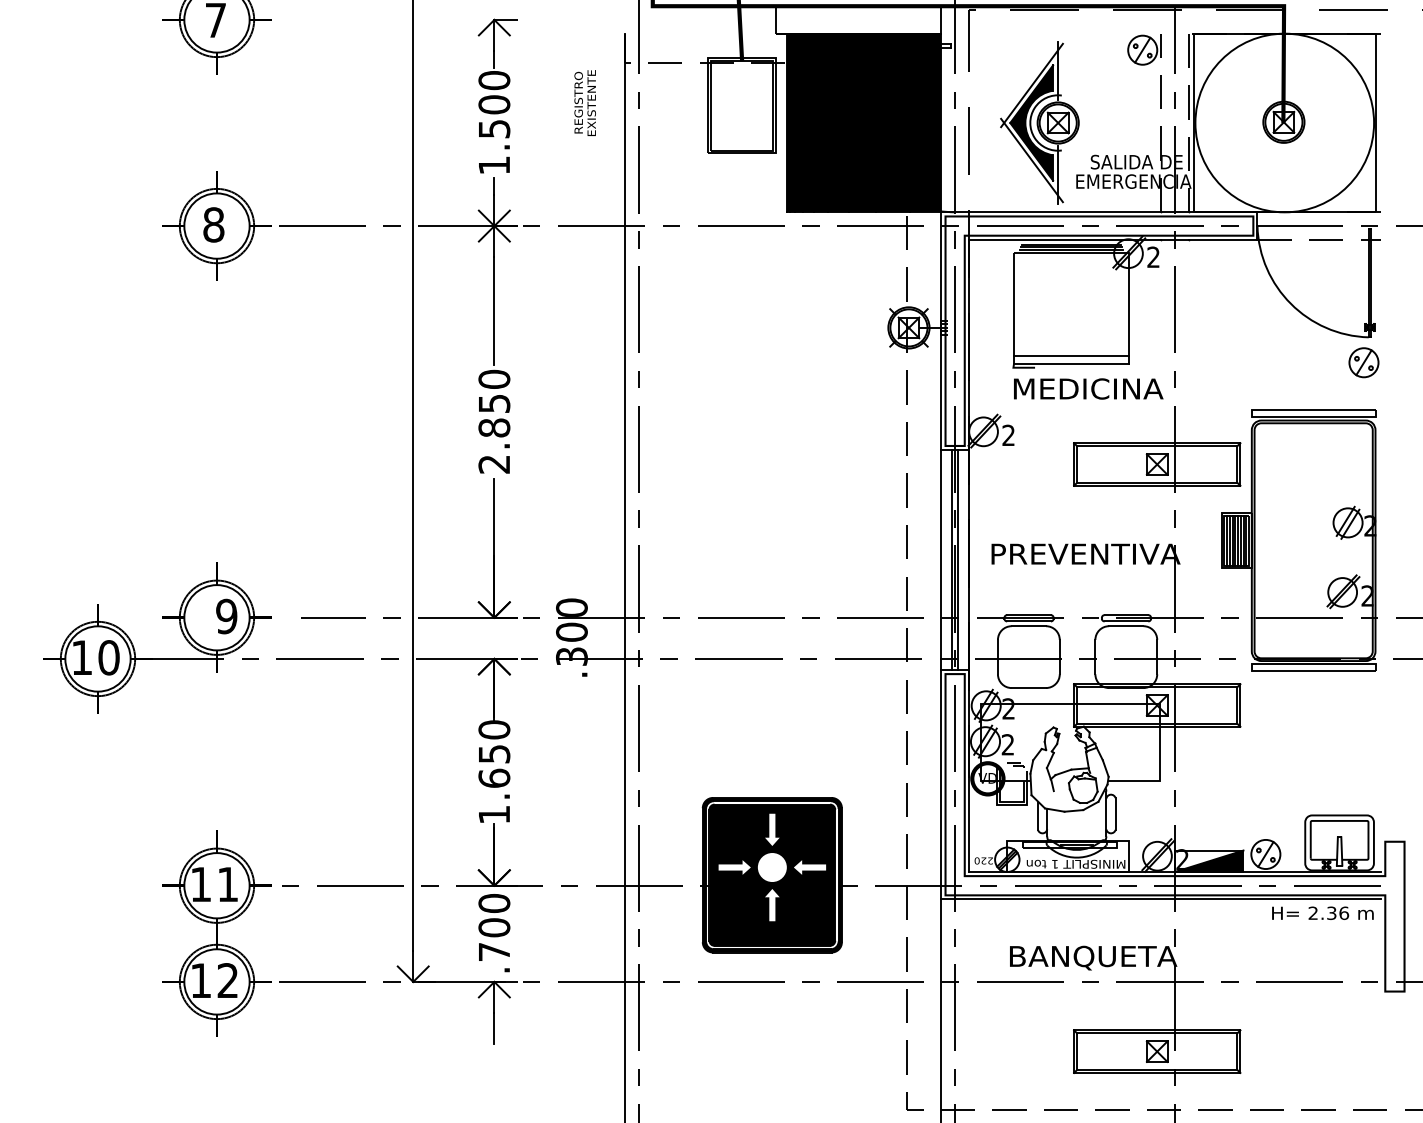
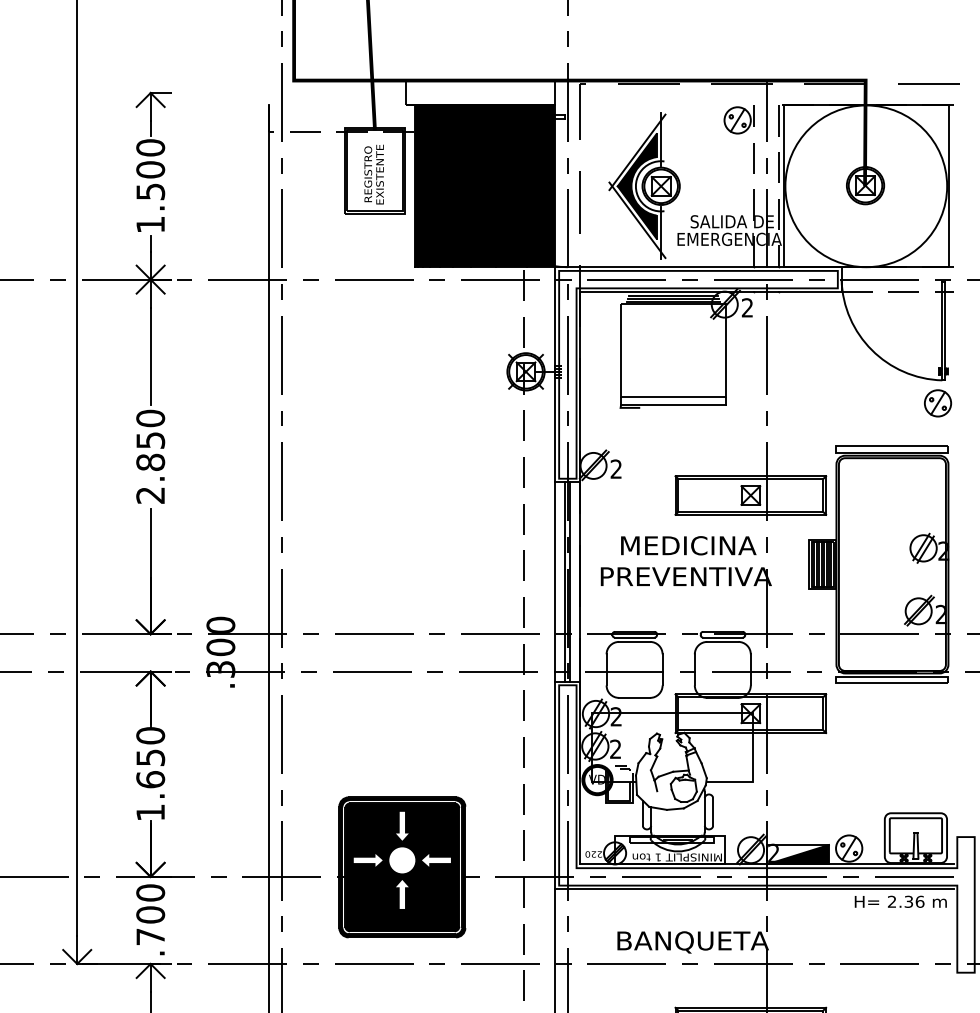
text: (584, 102) -> (373, 174), moved
text: (1088, 388) -> (688, 545), moved

